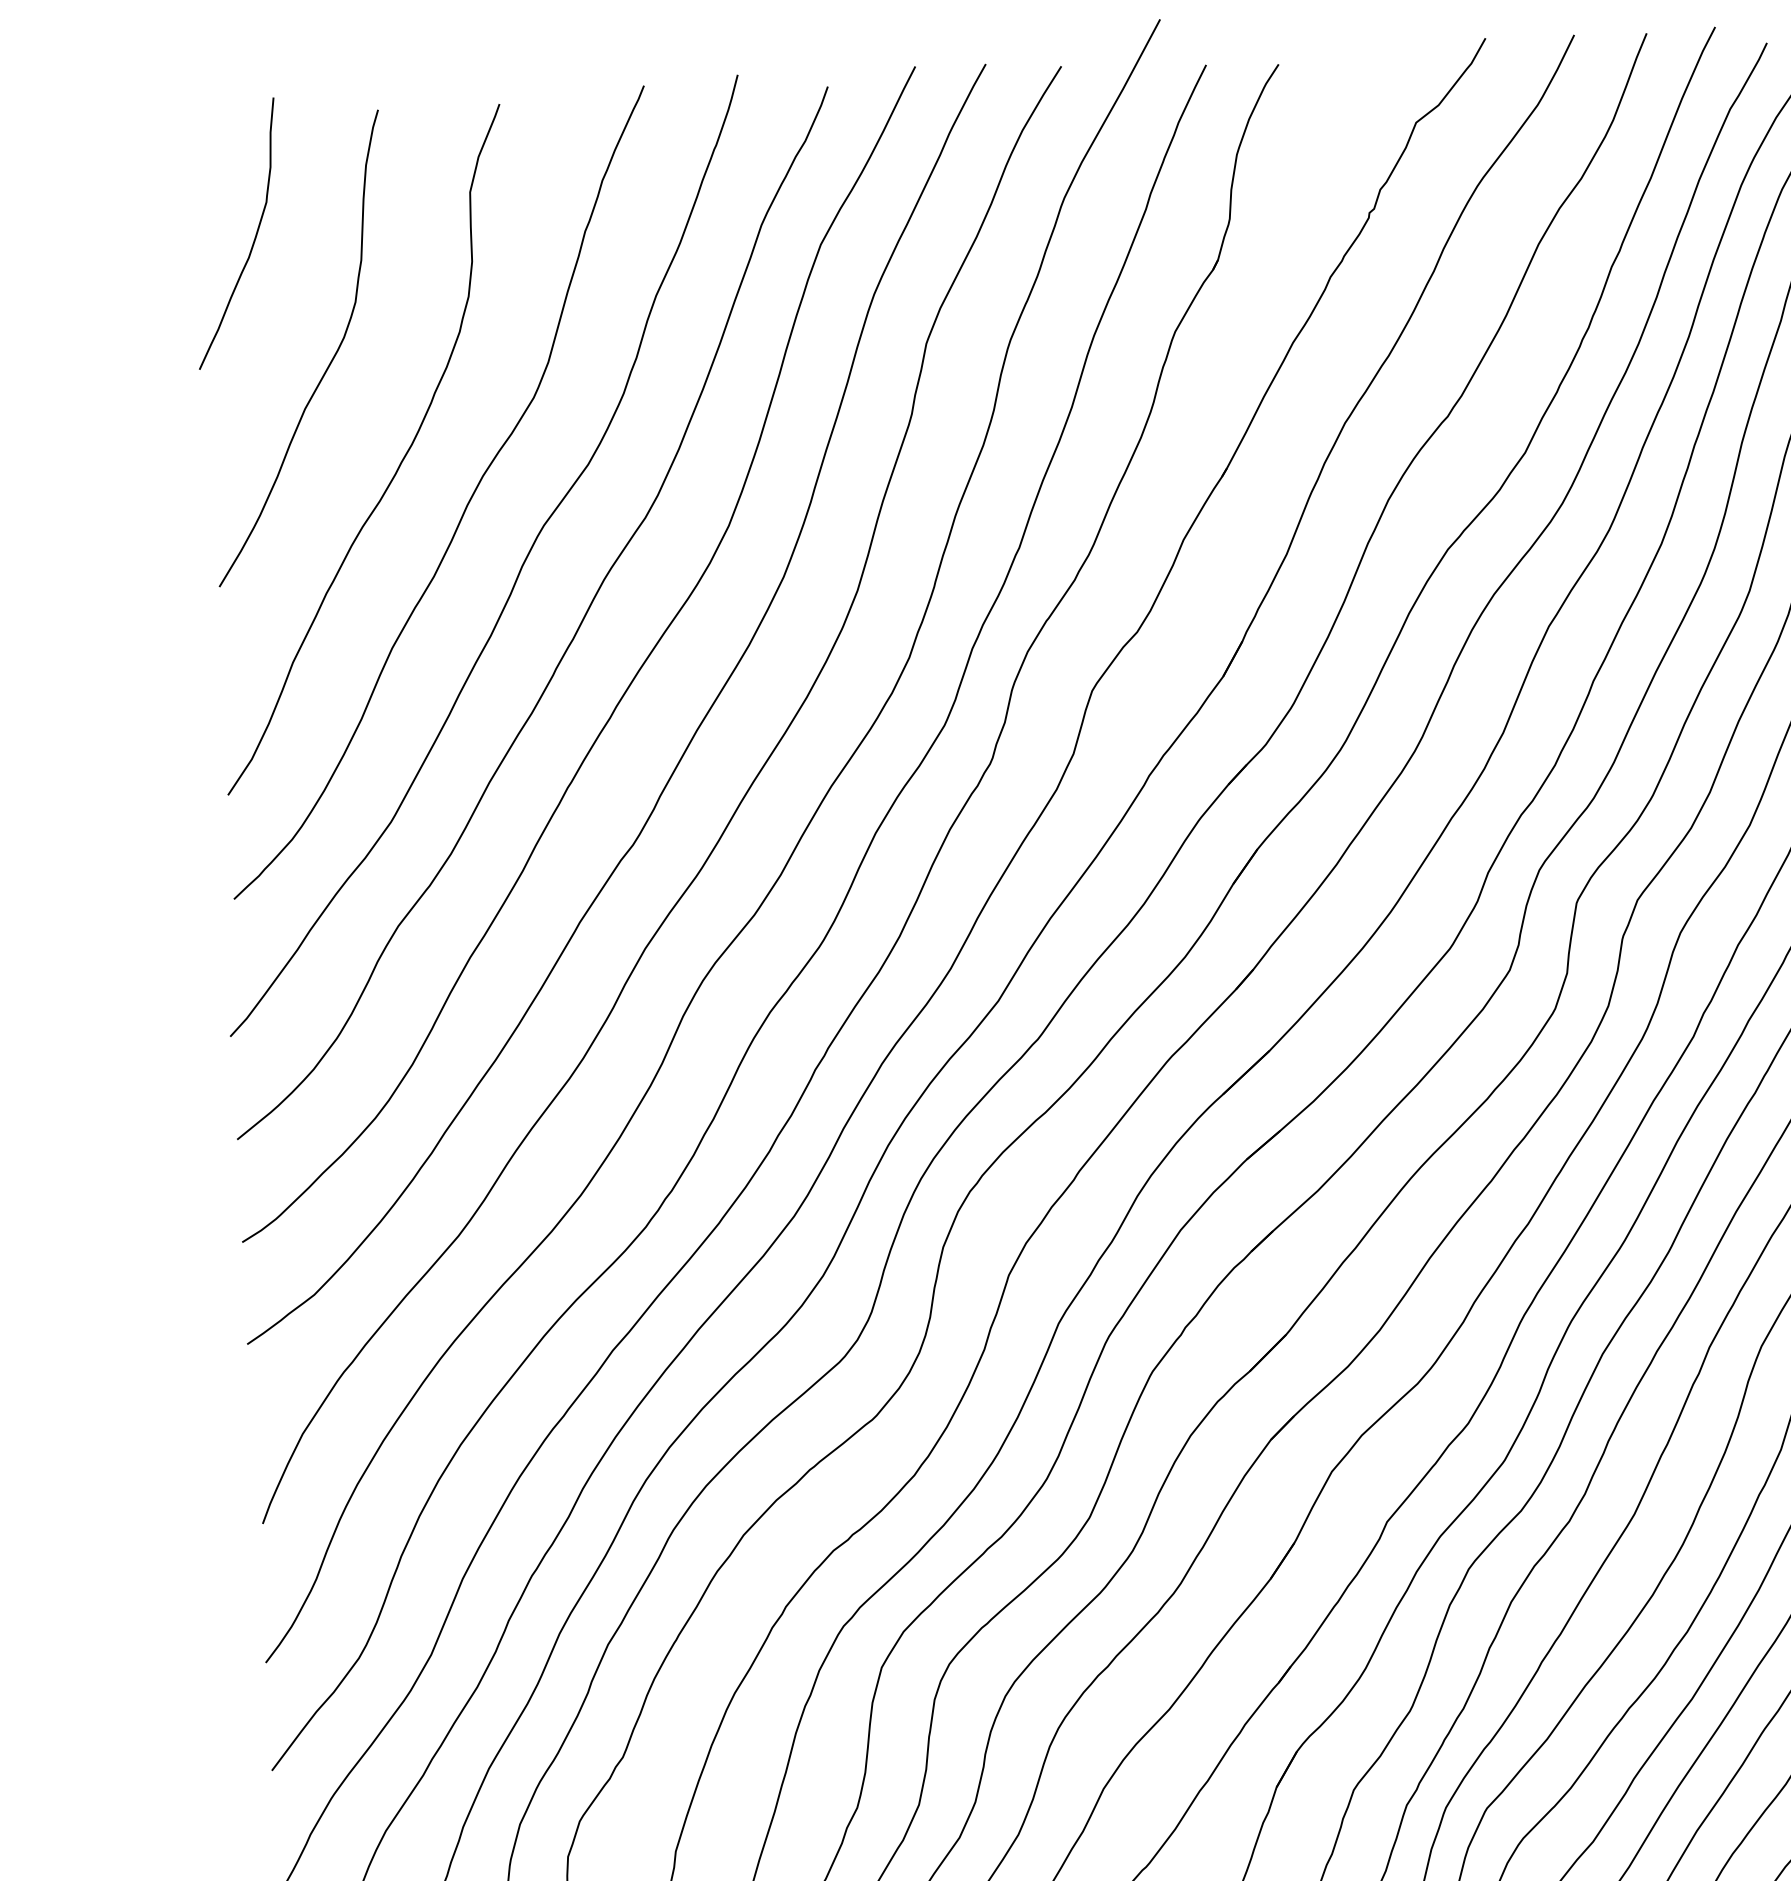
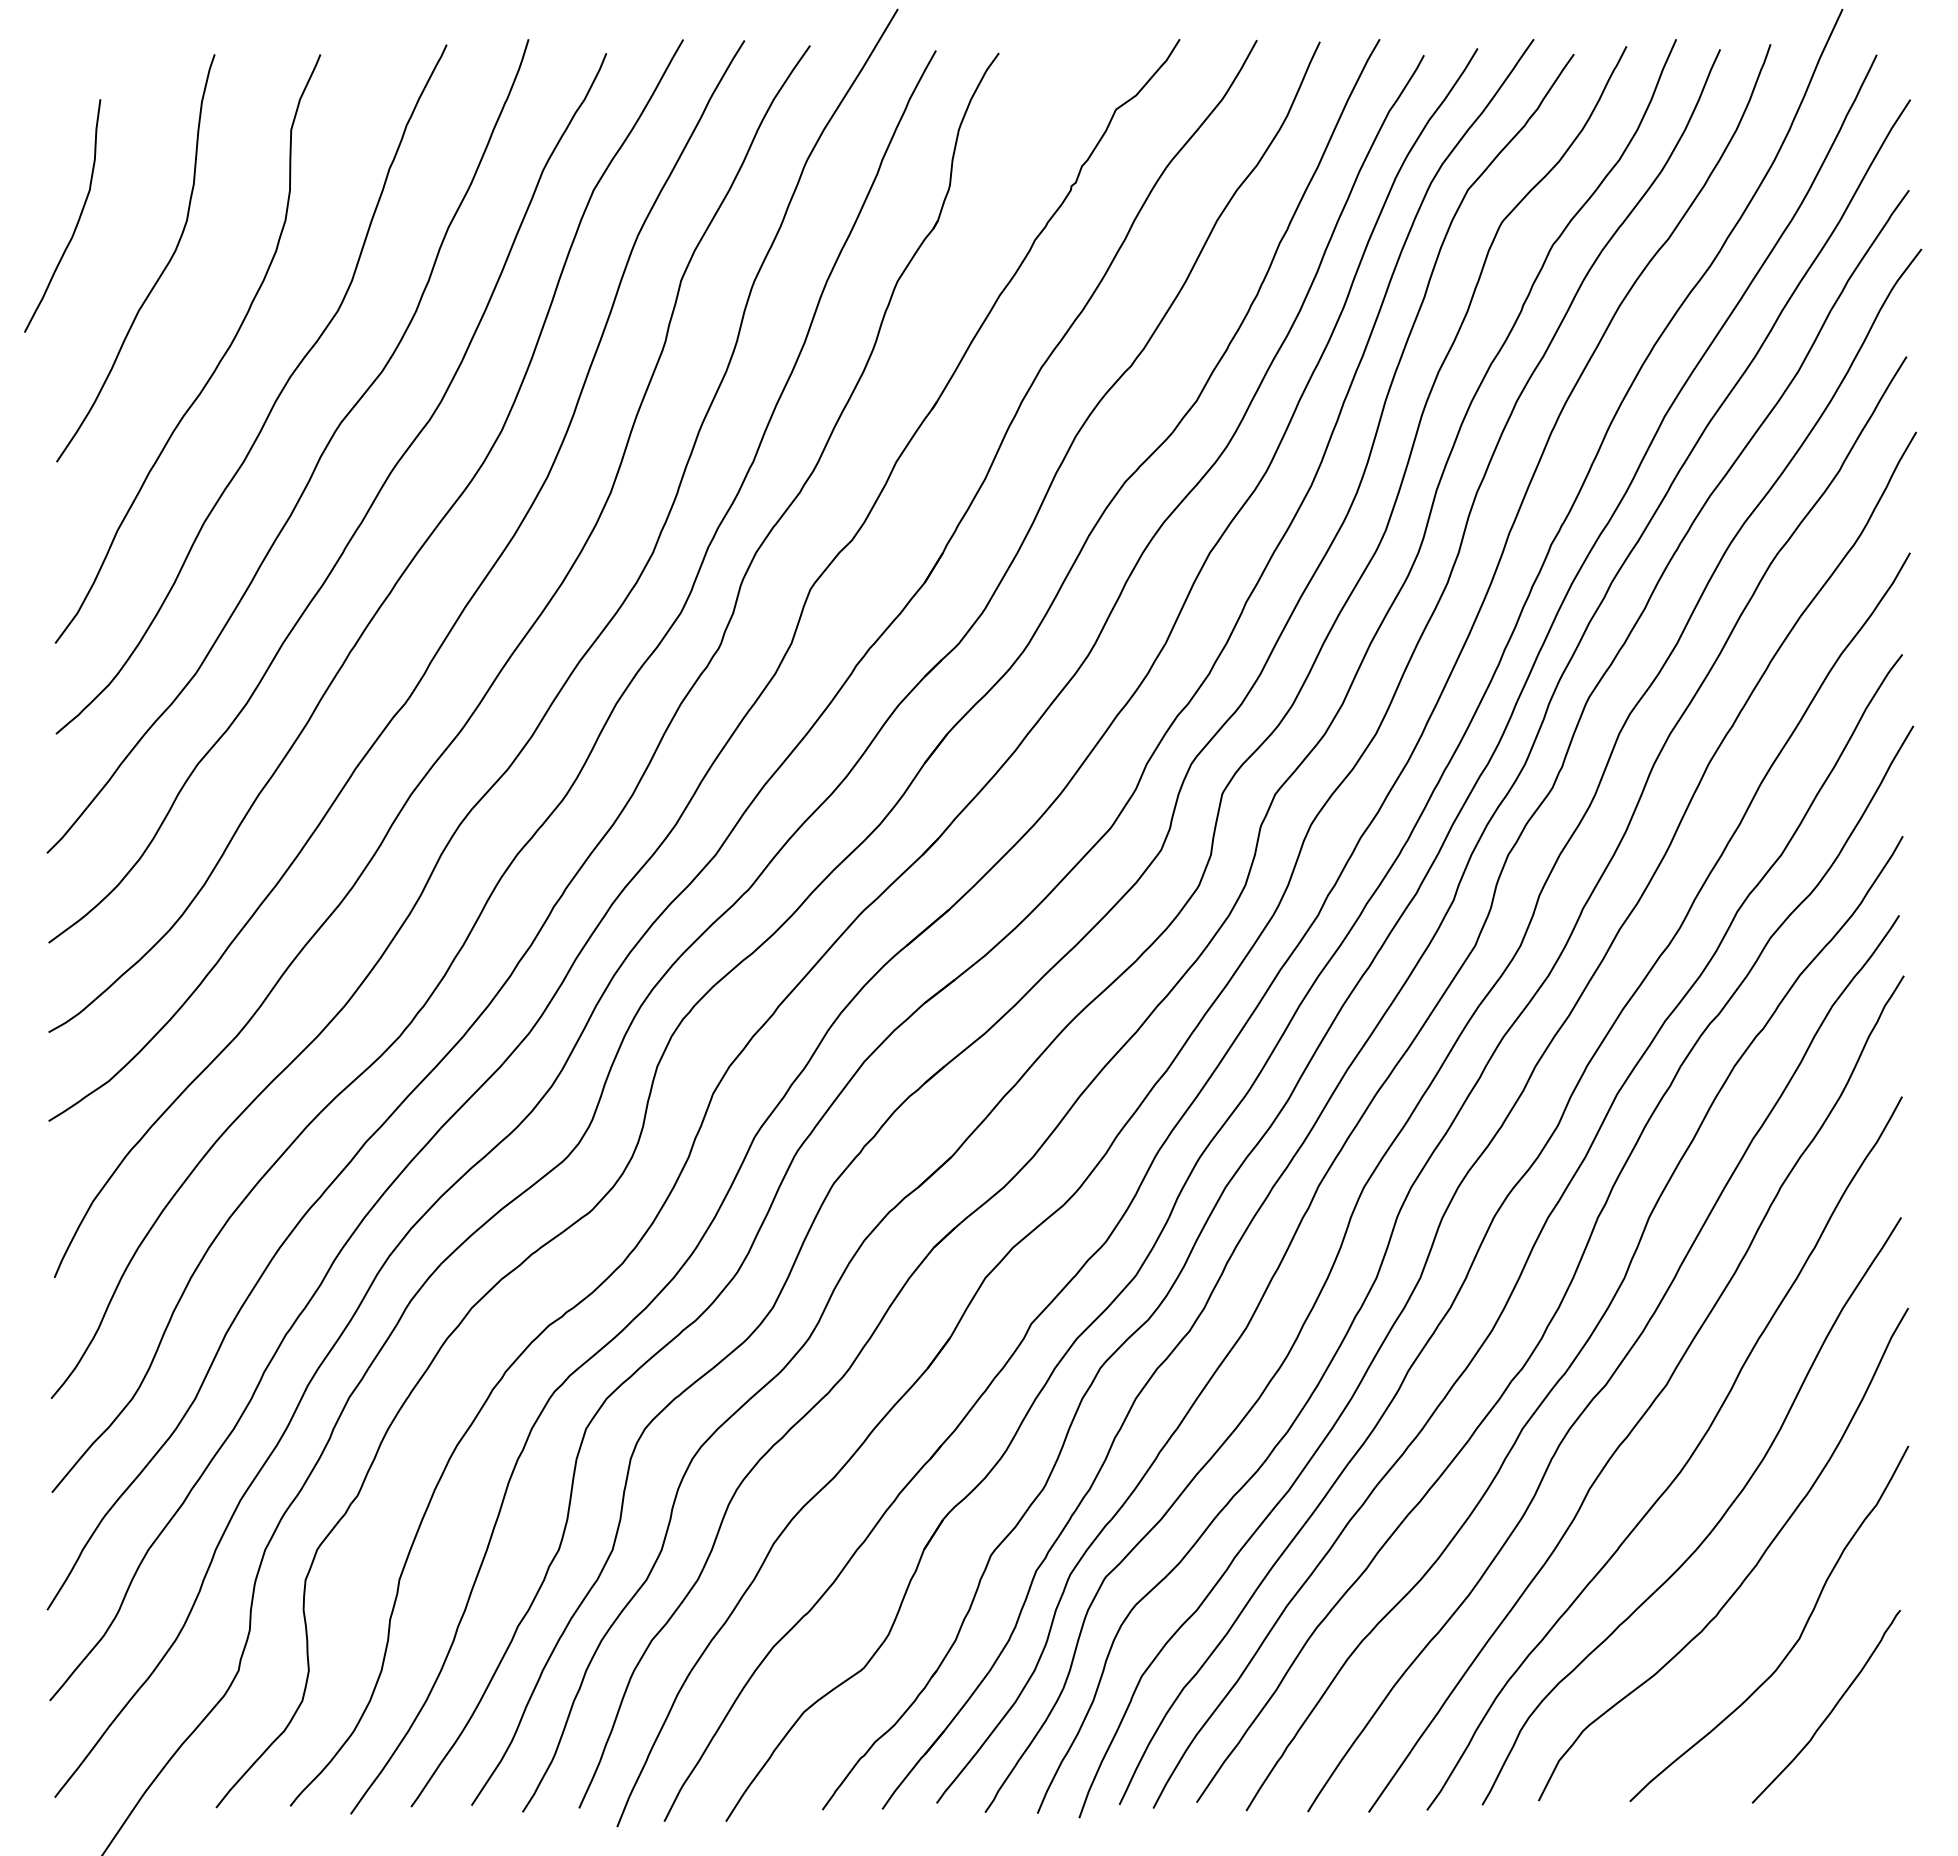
curve: (253, 238) -> (77, 220), moved

